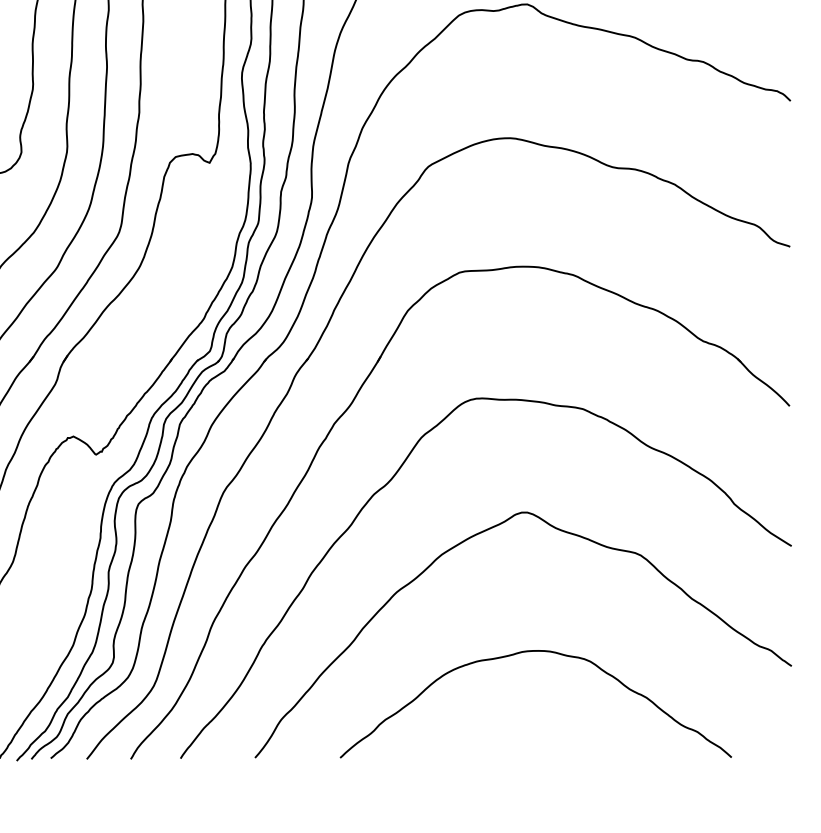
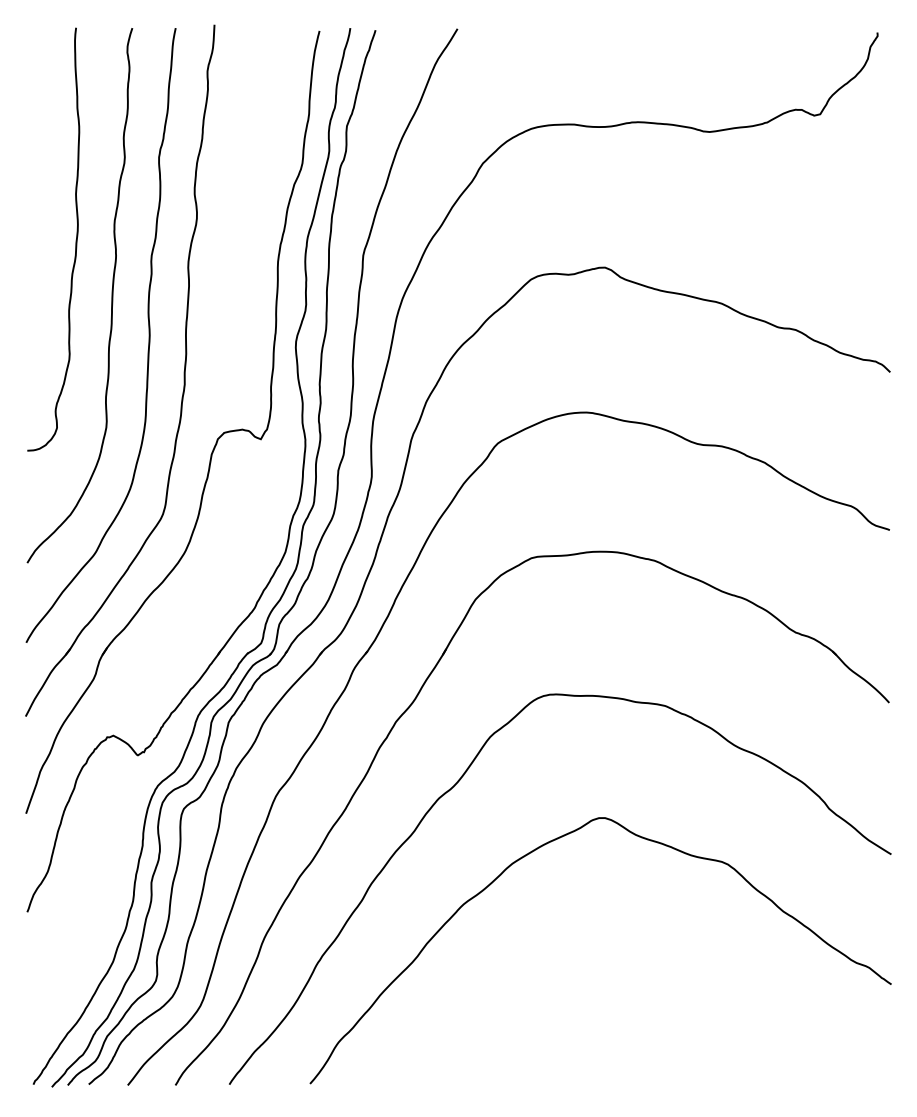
curve: (530, 652) -> (608, 969), removed

